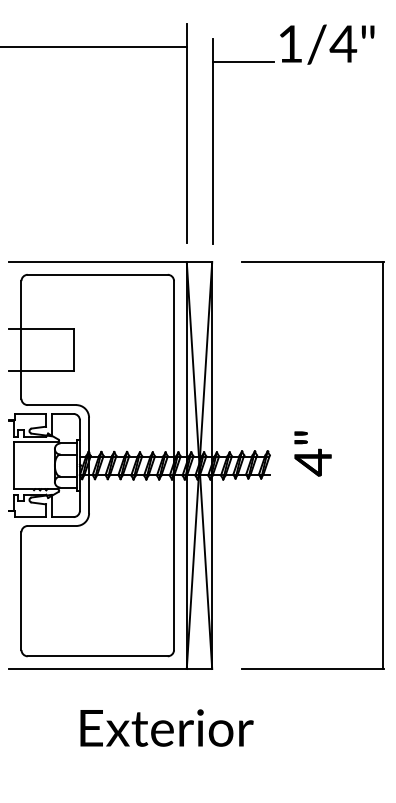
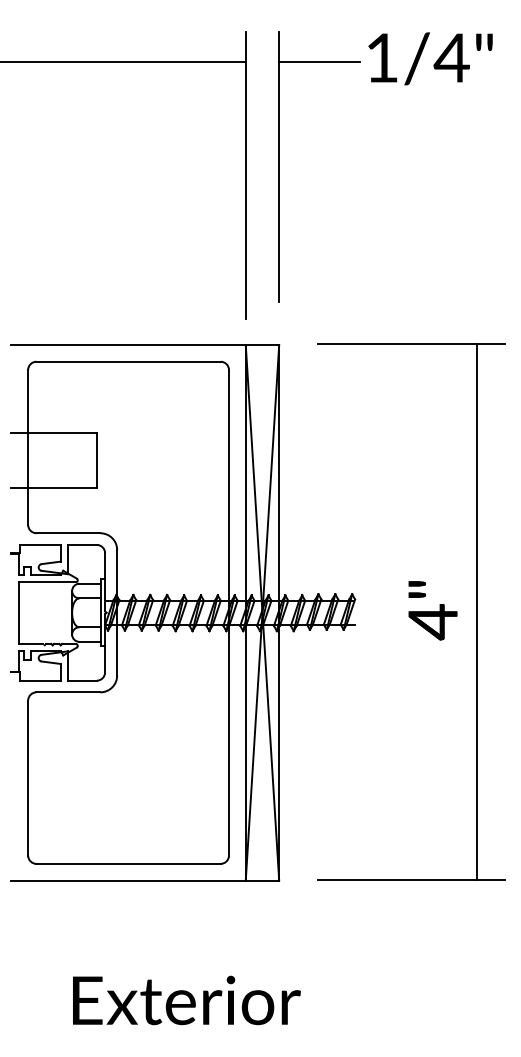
part: (213, 141) -> (279, 166), moved
text: (312, 453) -> (432, 610), moved
line: (382, 464) -> (477, 611), moved
text: (166, 727) -> (186, 999), moved

